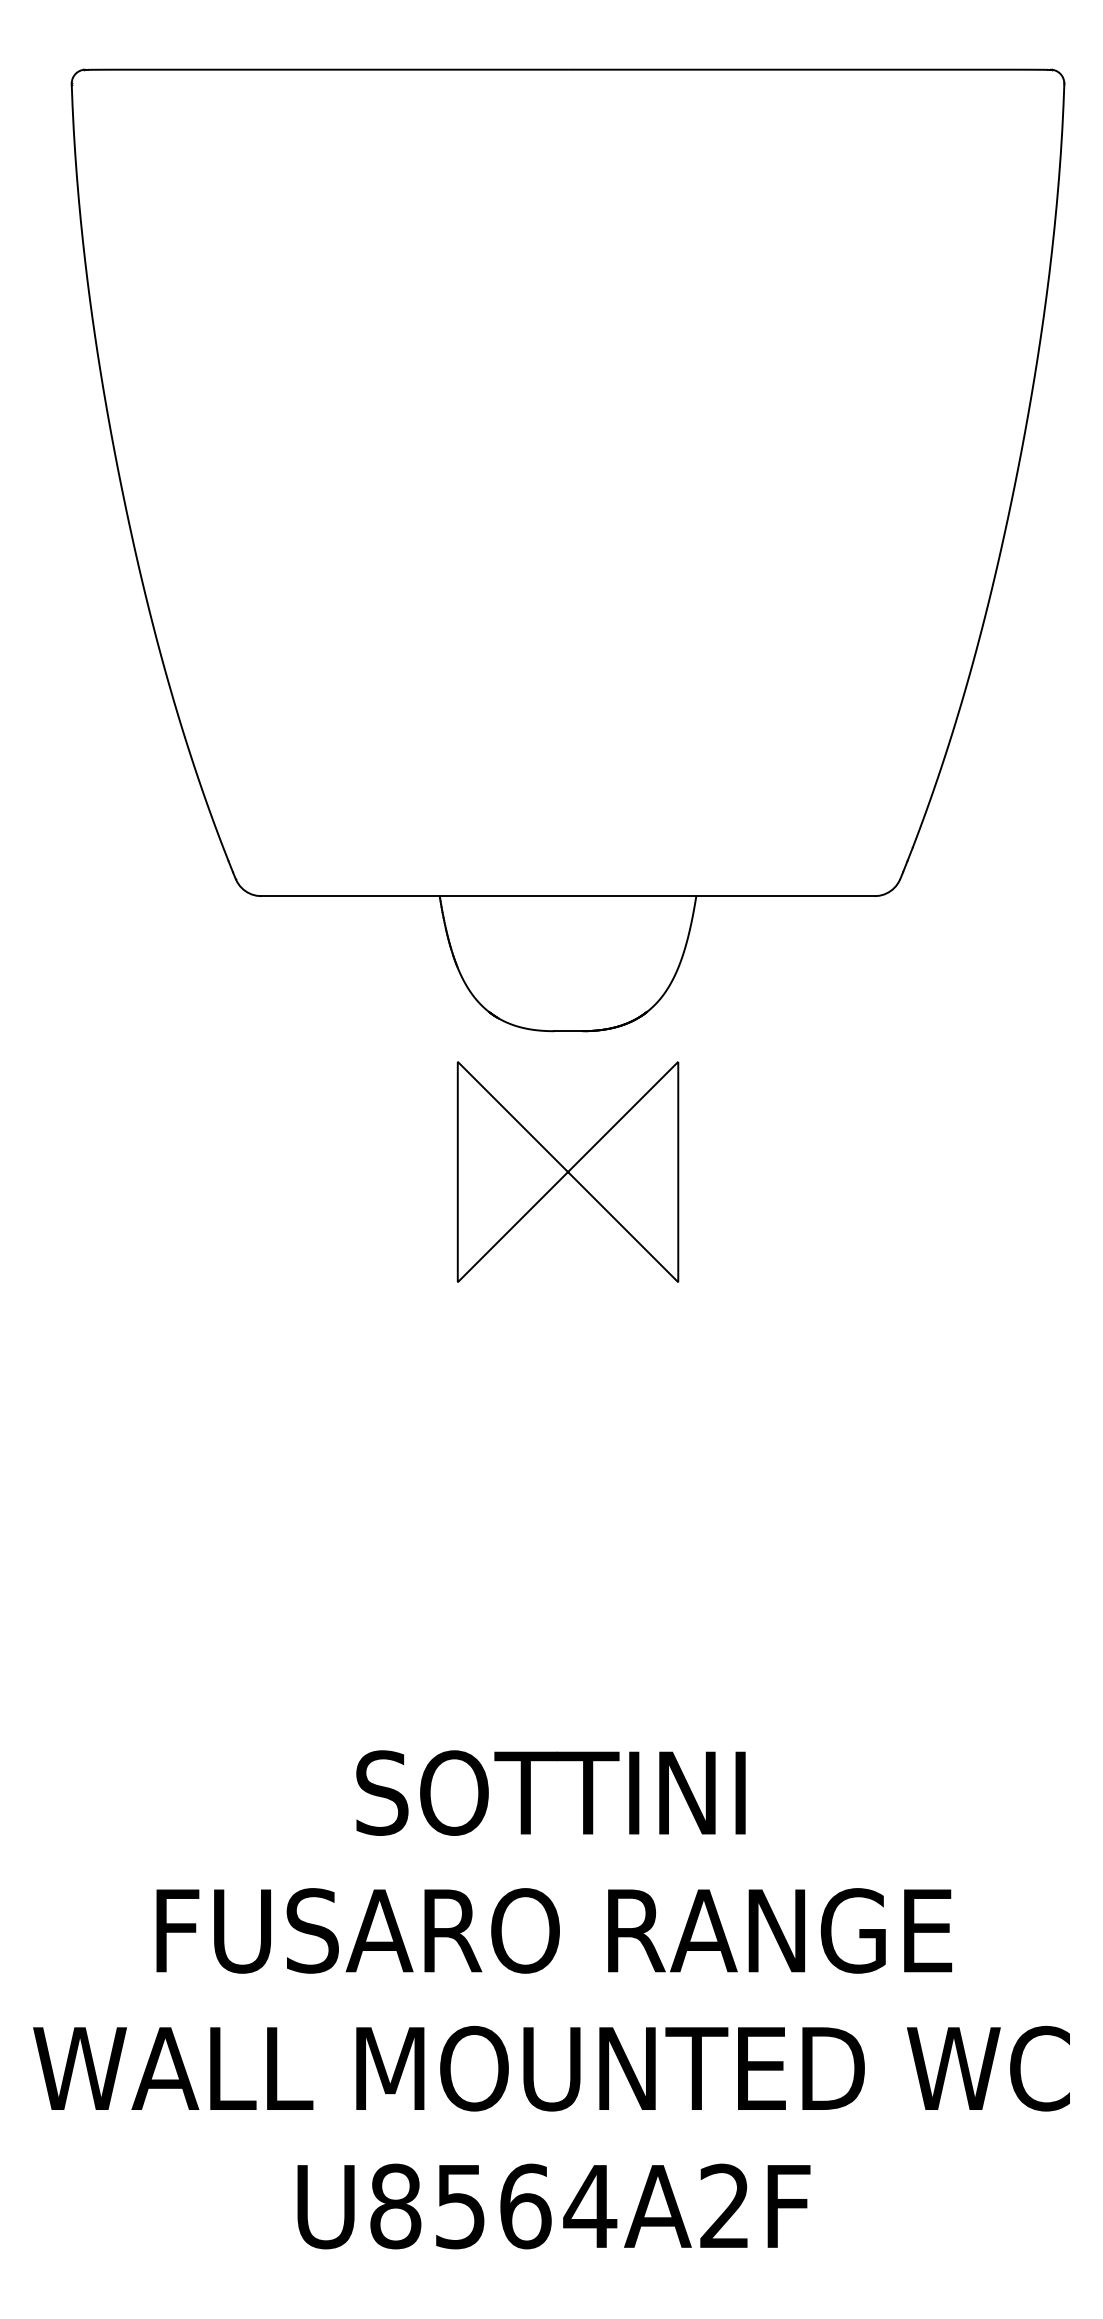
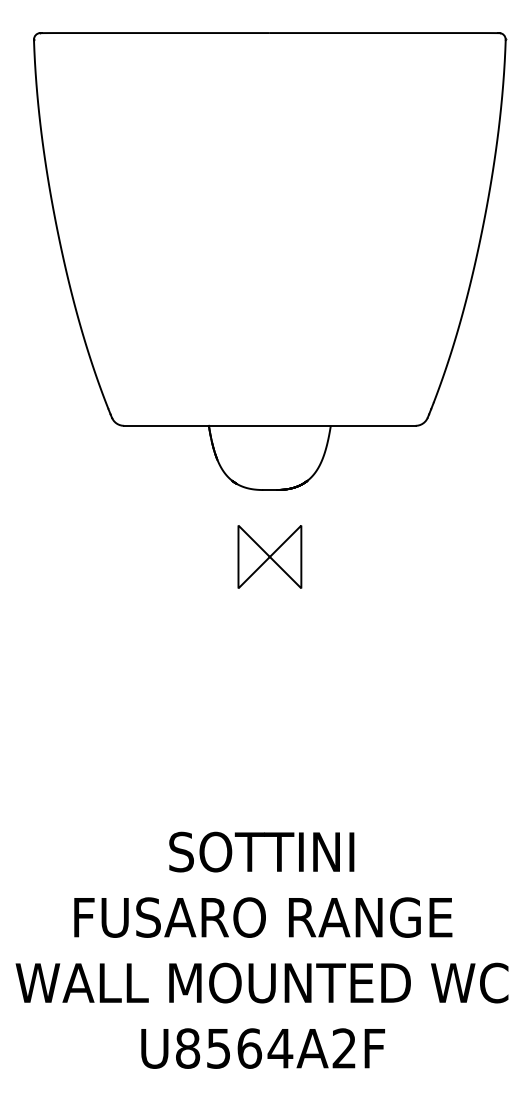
part: (567, 1171) -> (269, 556), size x0.6

